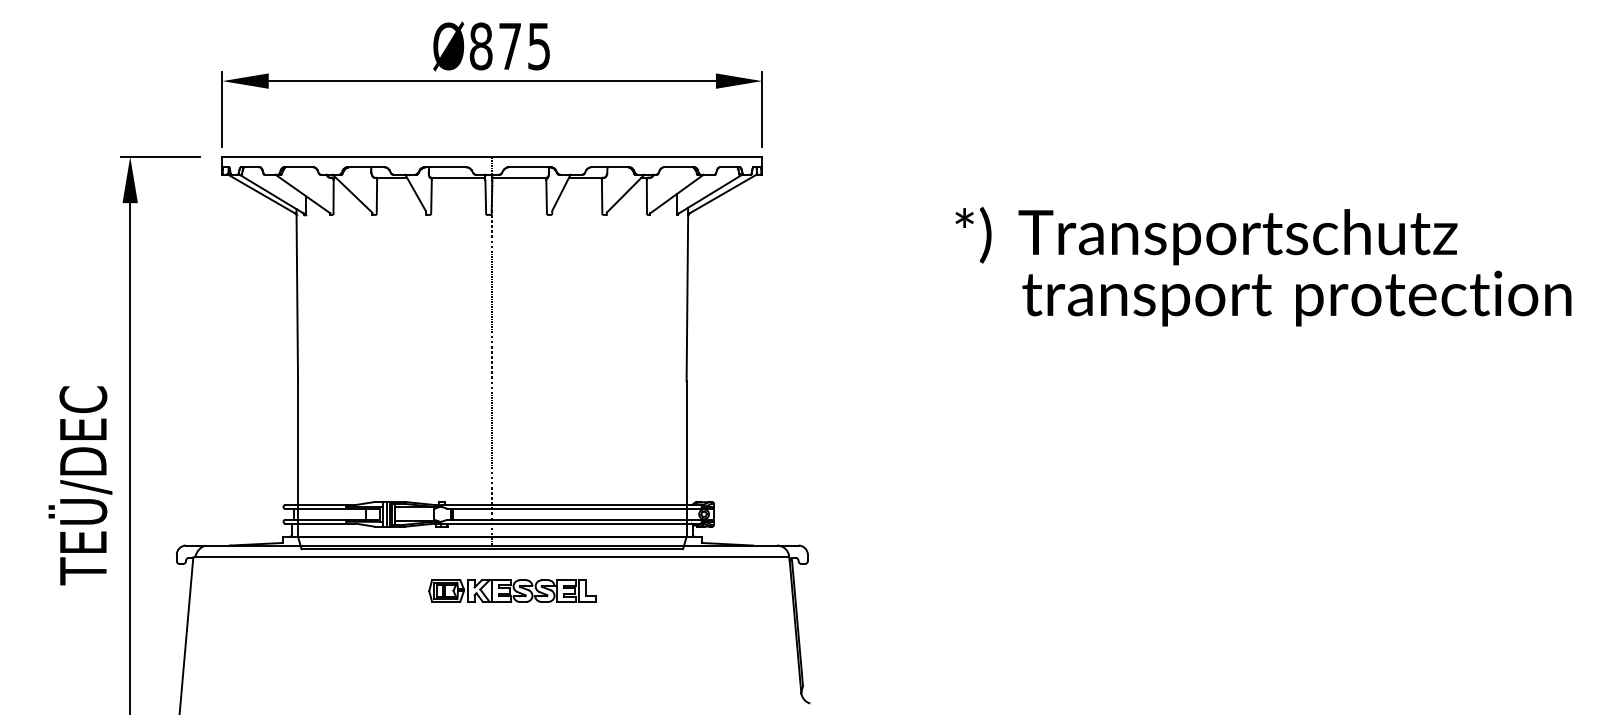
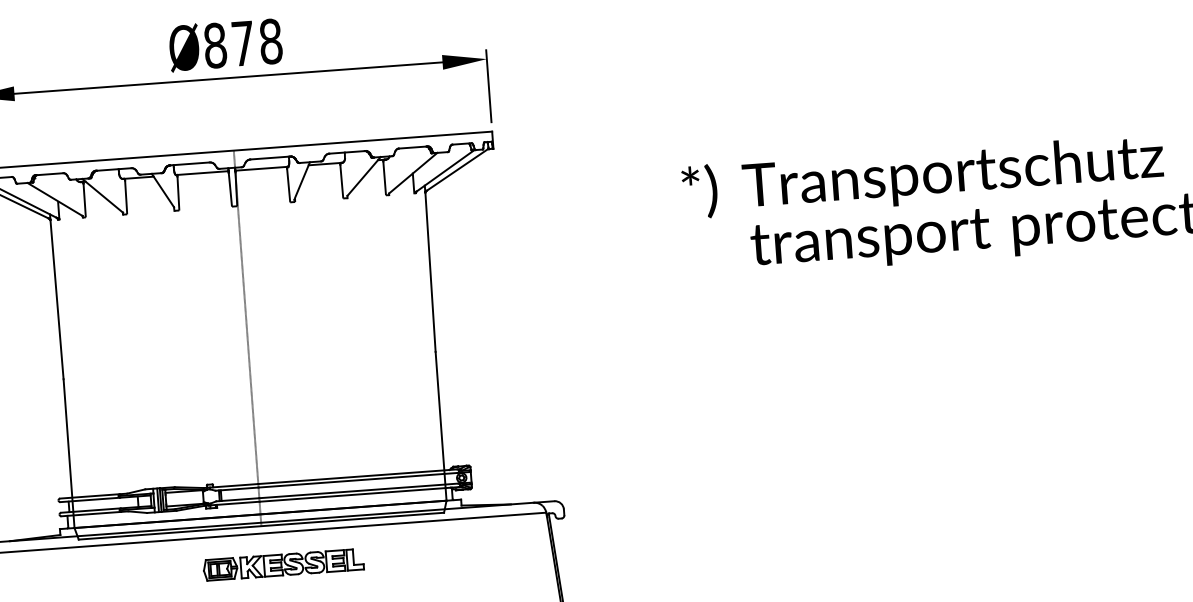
text: (539, 46) -> (271, 41), Ø875 -> Ø878

